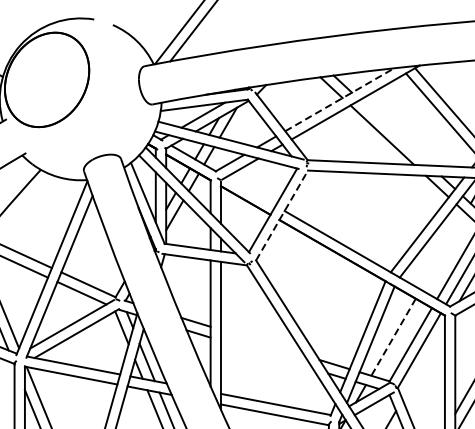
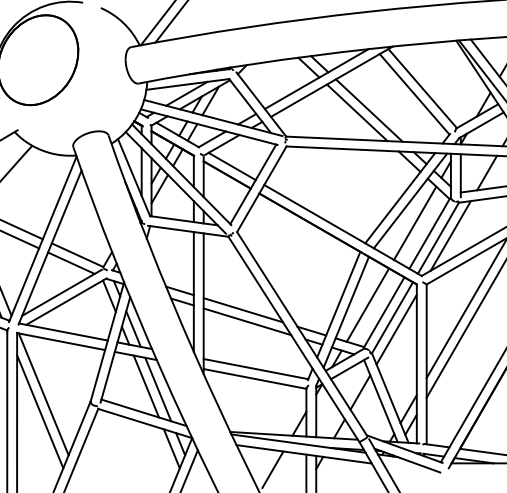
line: (339, 100) -> (316, 79), dashed -> solid
line: (394, 132) -> (368, 110), added
line: (250, 191) -> (231, 166), added
line: (282, 214) -> (262, 188), dashed -> solid
line: (443, 250) -> (415, 222), added
line: (393, 337) -> (367, 305), dashed -> solid
line: (262, 342) -> (243, 310), added
line: (267, 354) -> (247, 321), added
line: (423, 362) -> (396, 329), added

